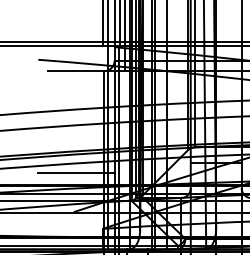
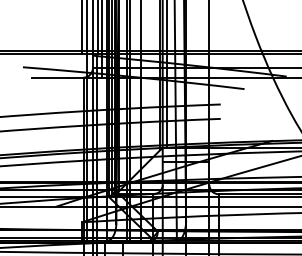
line: (75, 172) -> (57, 170), removed

